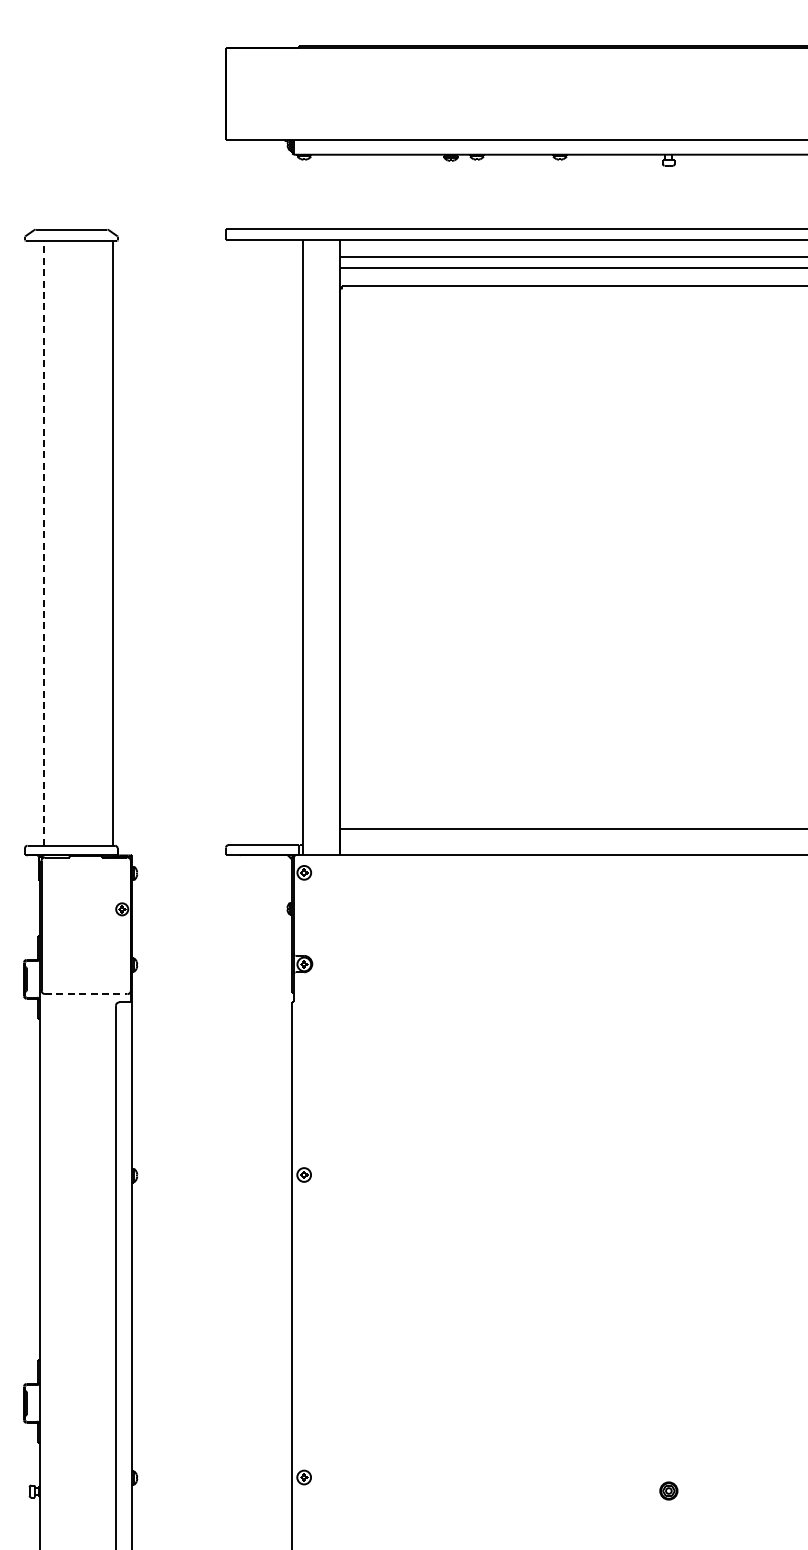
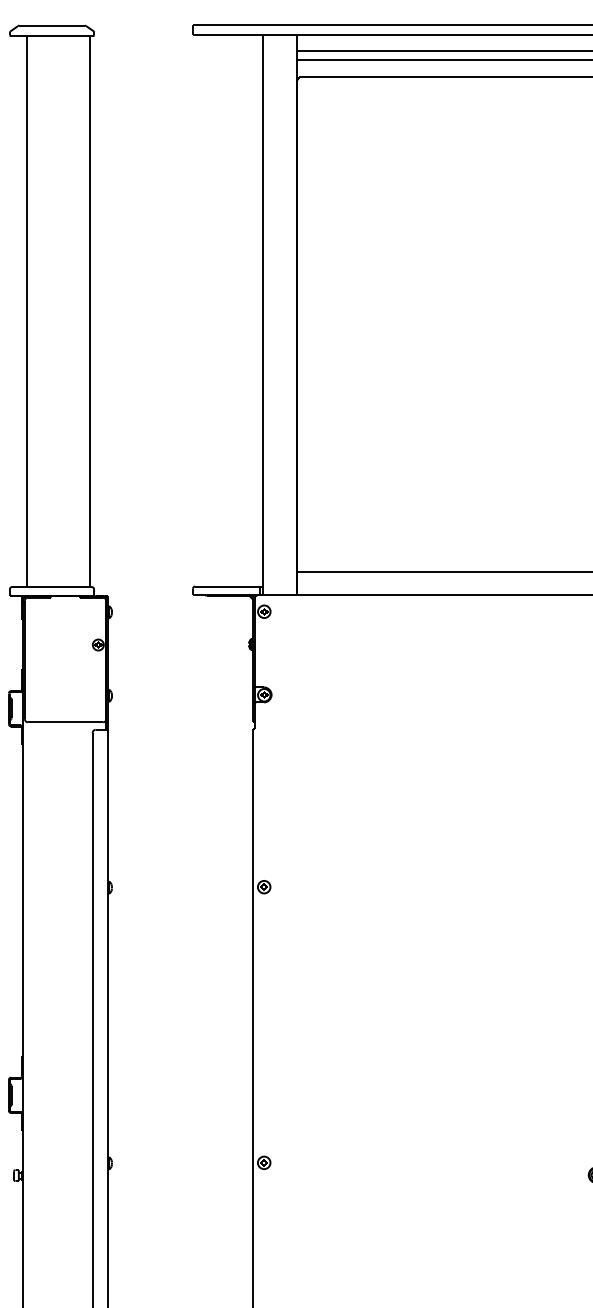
line: (44, 542) -> (27, 310), dashed -> solid
line: (86, 994) -> (65, 722), dashed -> solid

